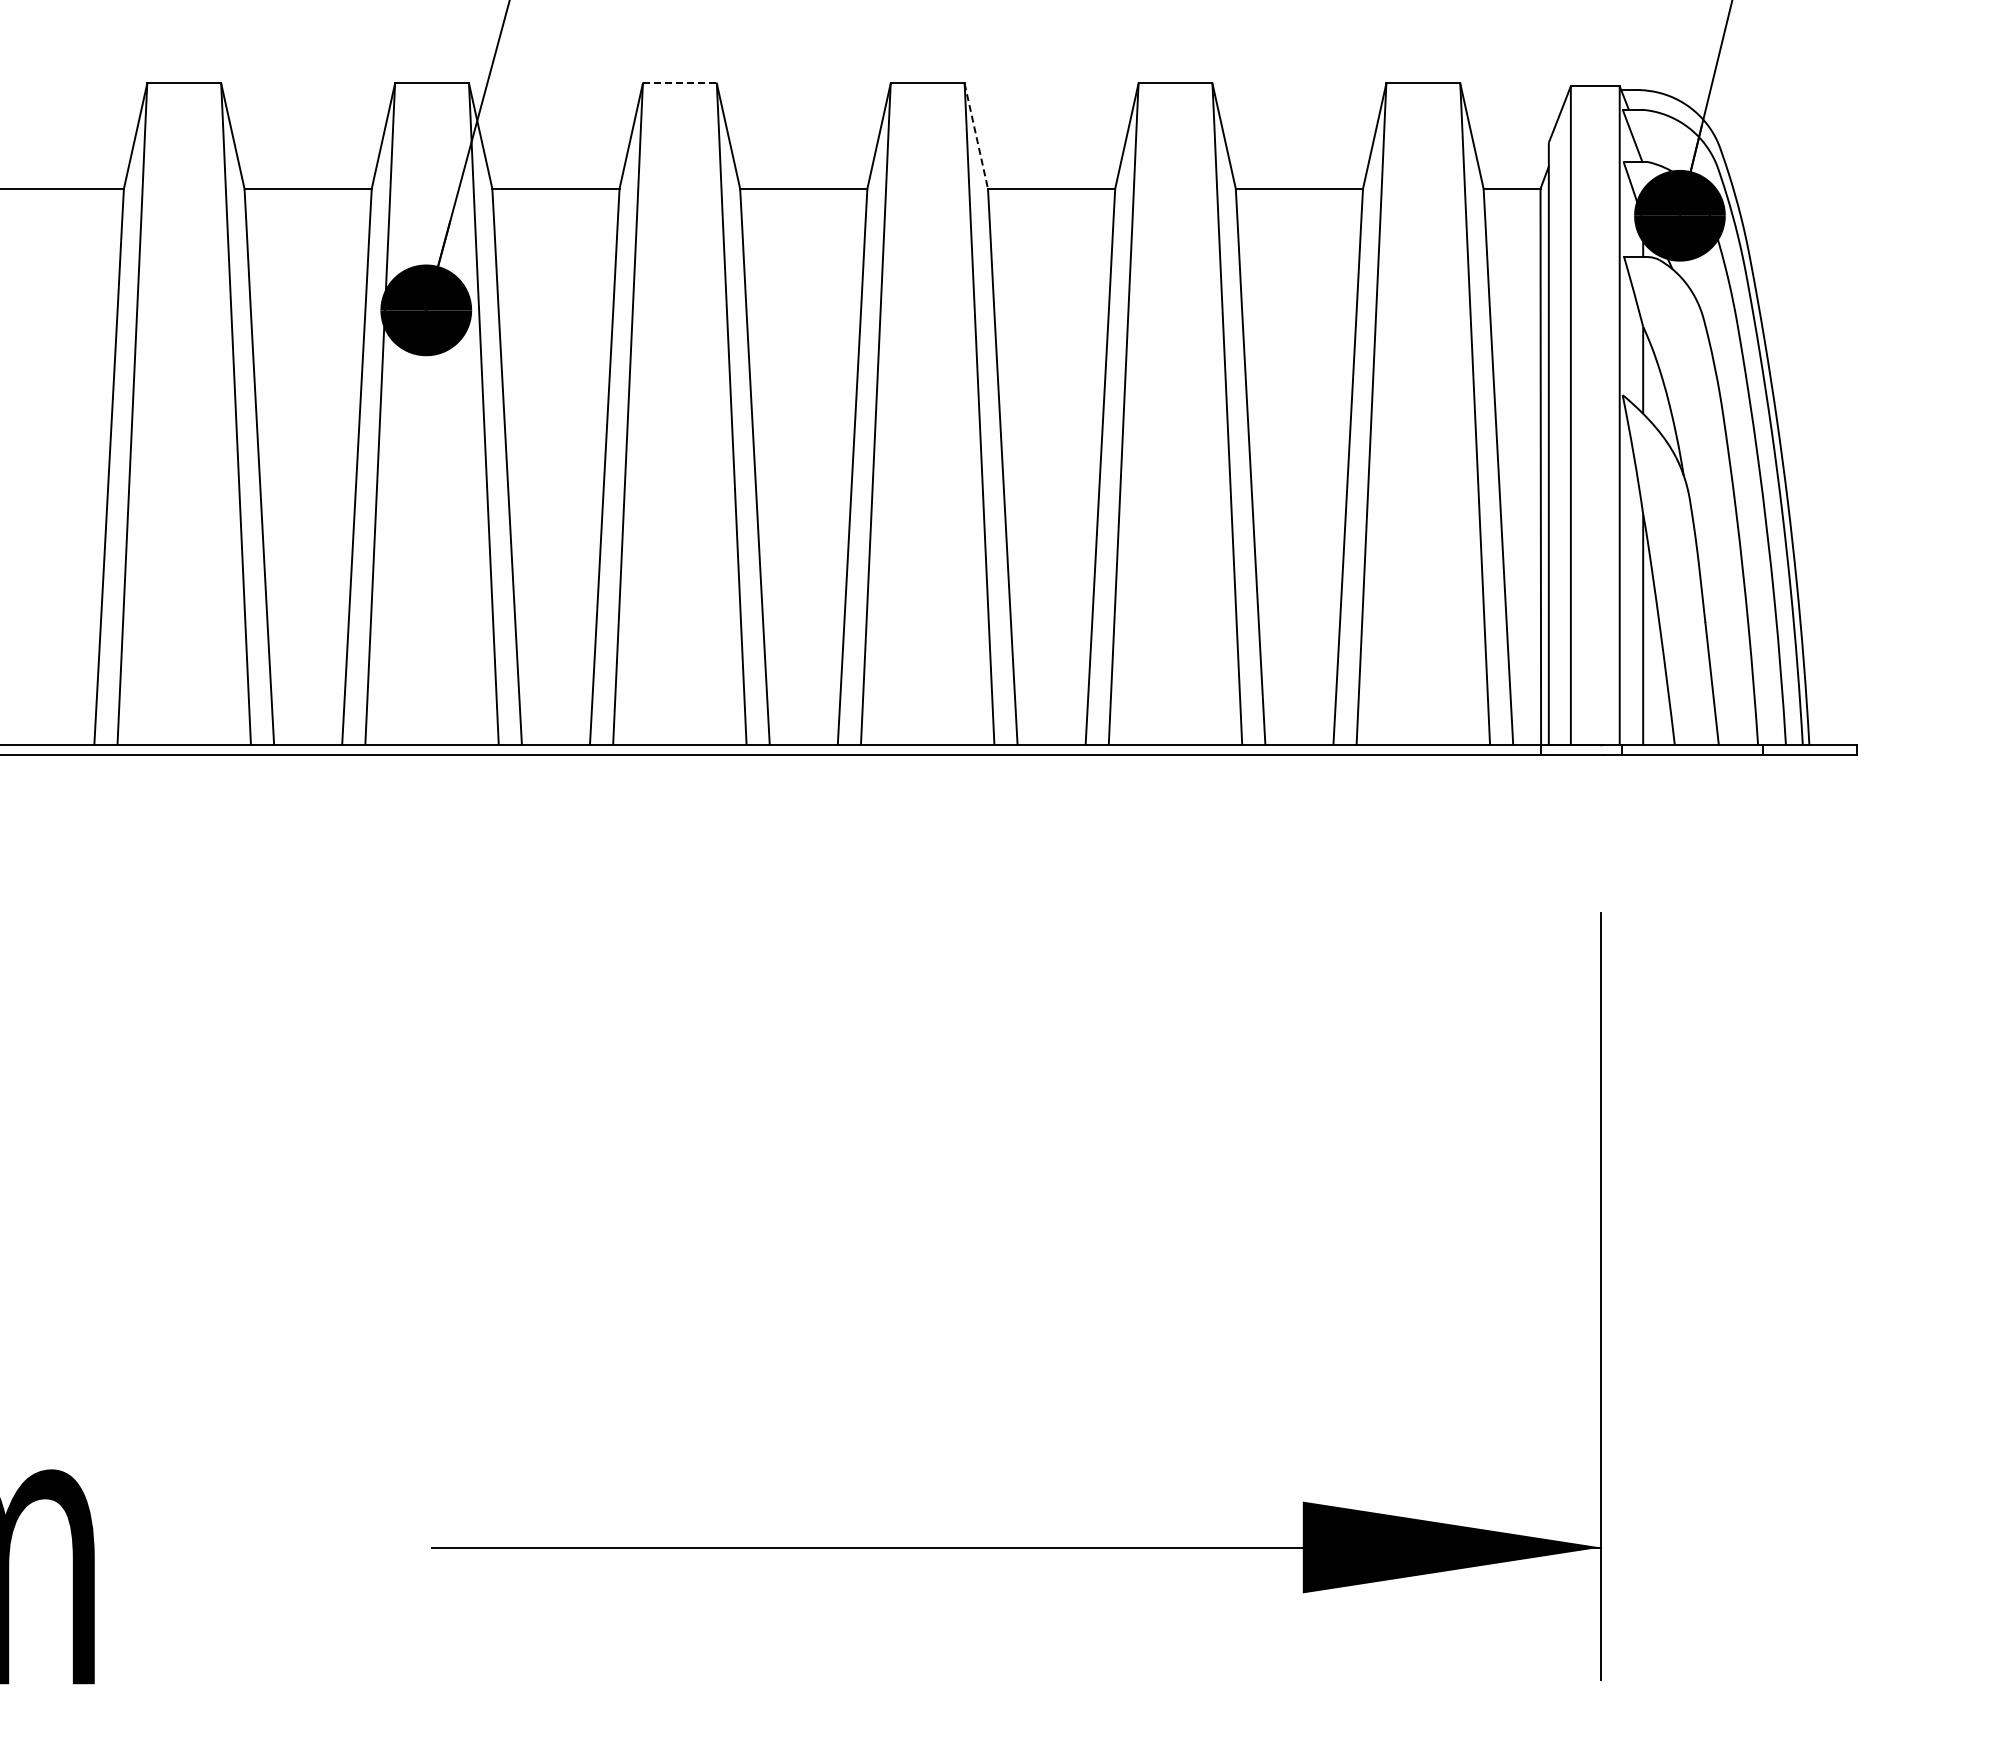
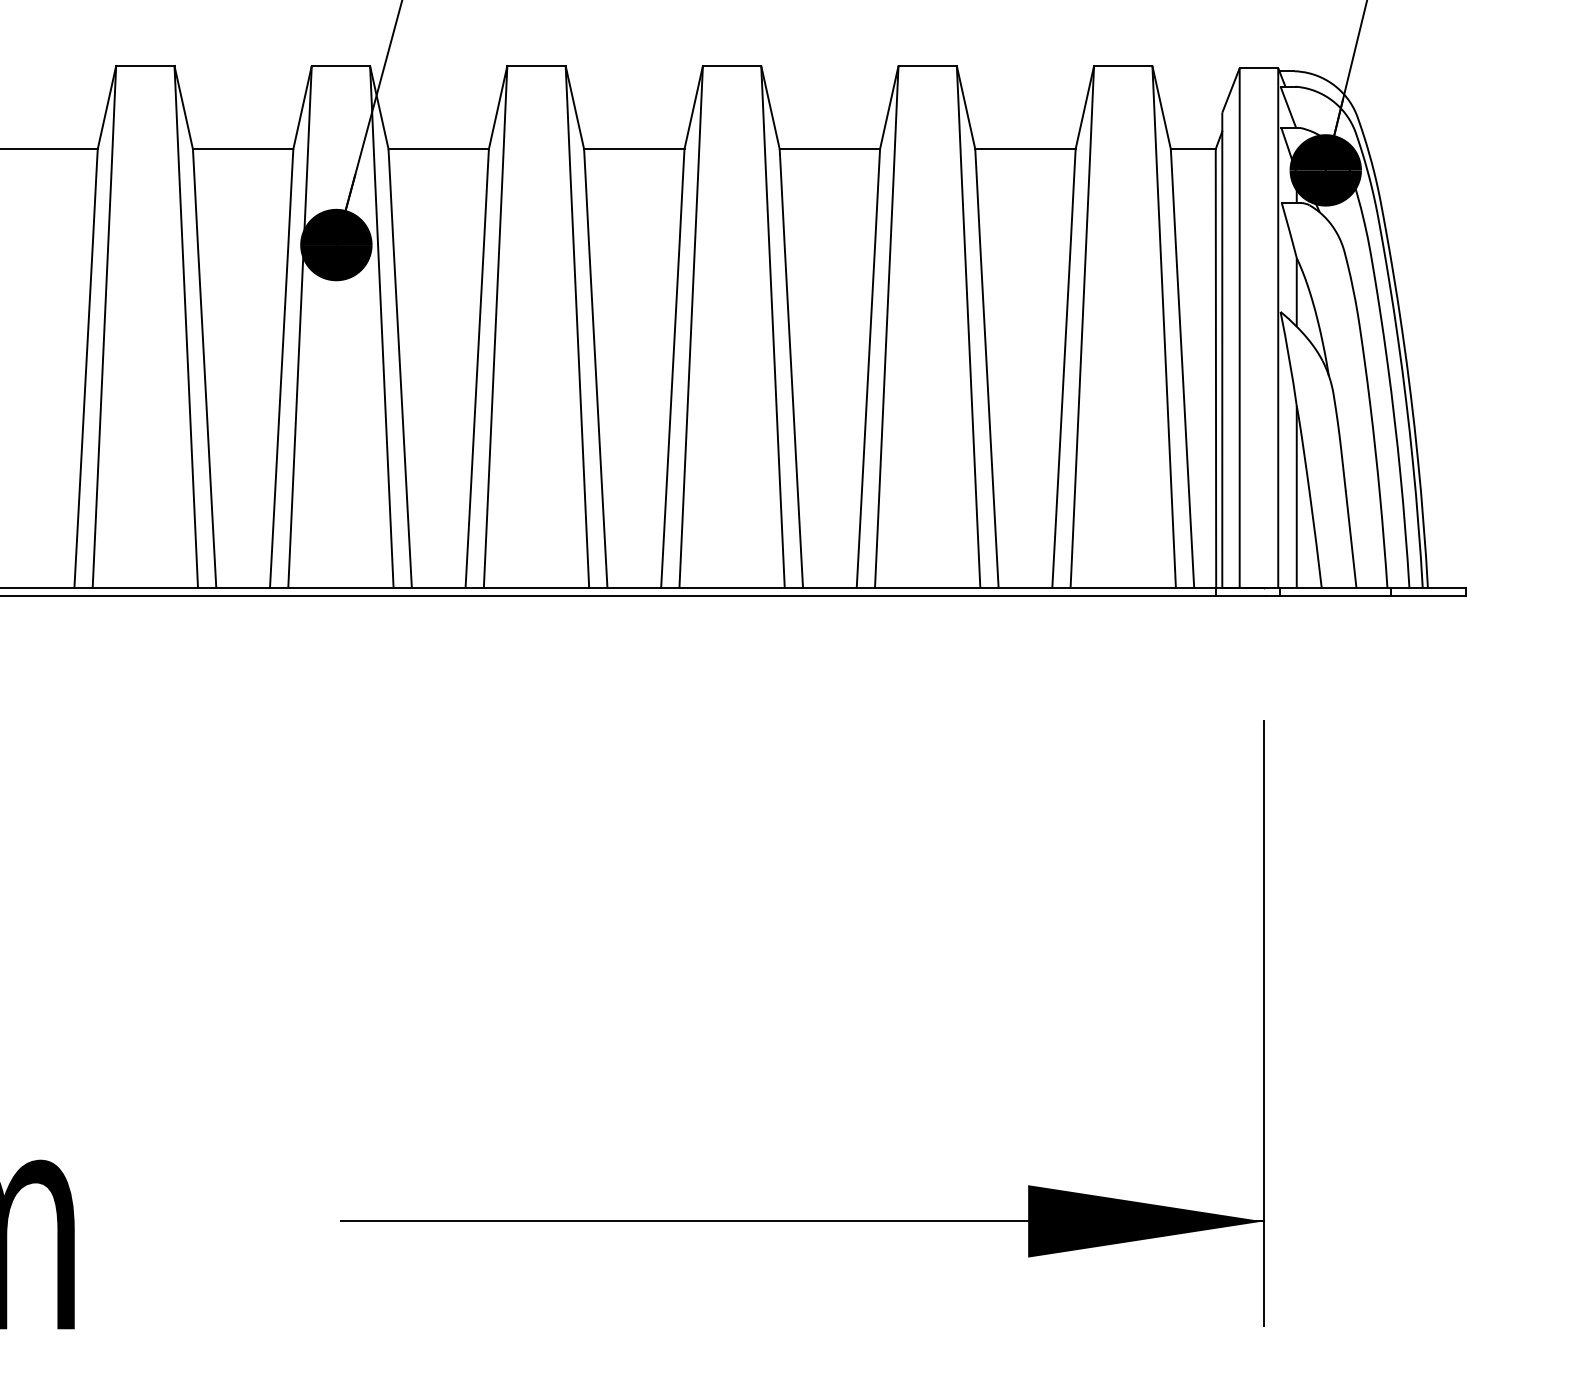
line: (679, 83) -> (536, 66), dashed -> solid
line: (976, 136) -> (770, 107), dashed -> solid

